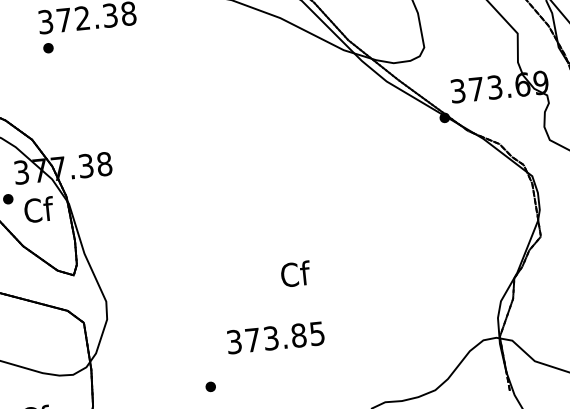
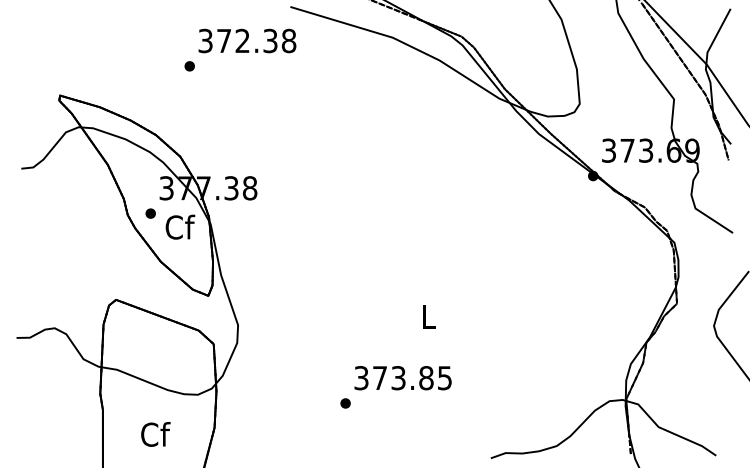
part: (48, 48) -> (189, 66), moved
text: (295, 273) -> (429, 316), Cf -> L
part: (210, 386) -> (345, 403), moved

